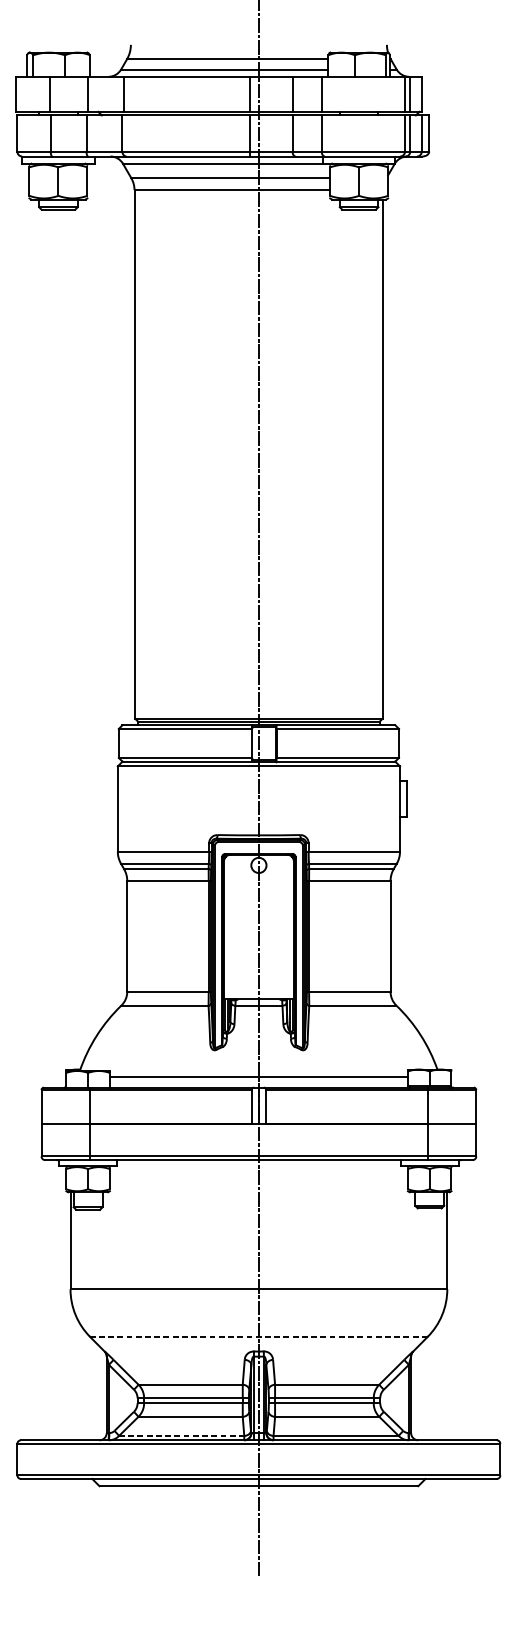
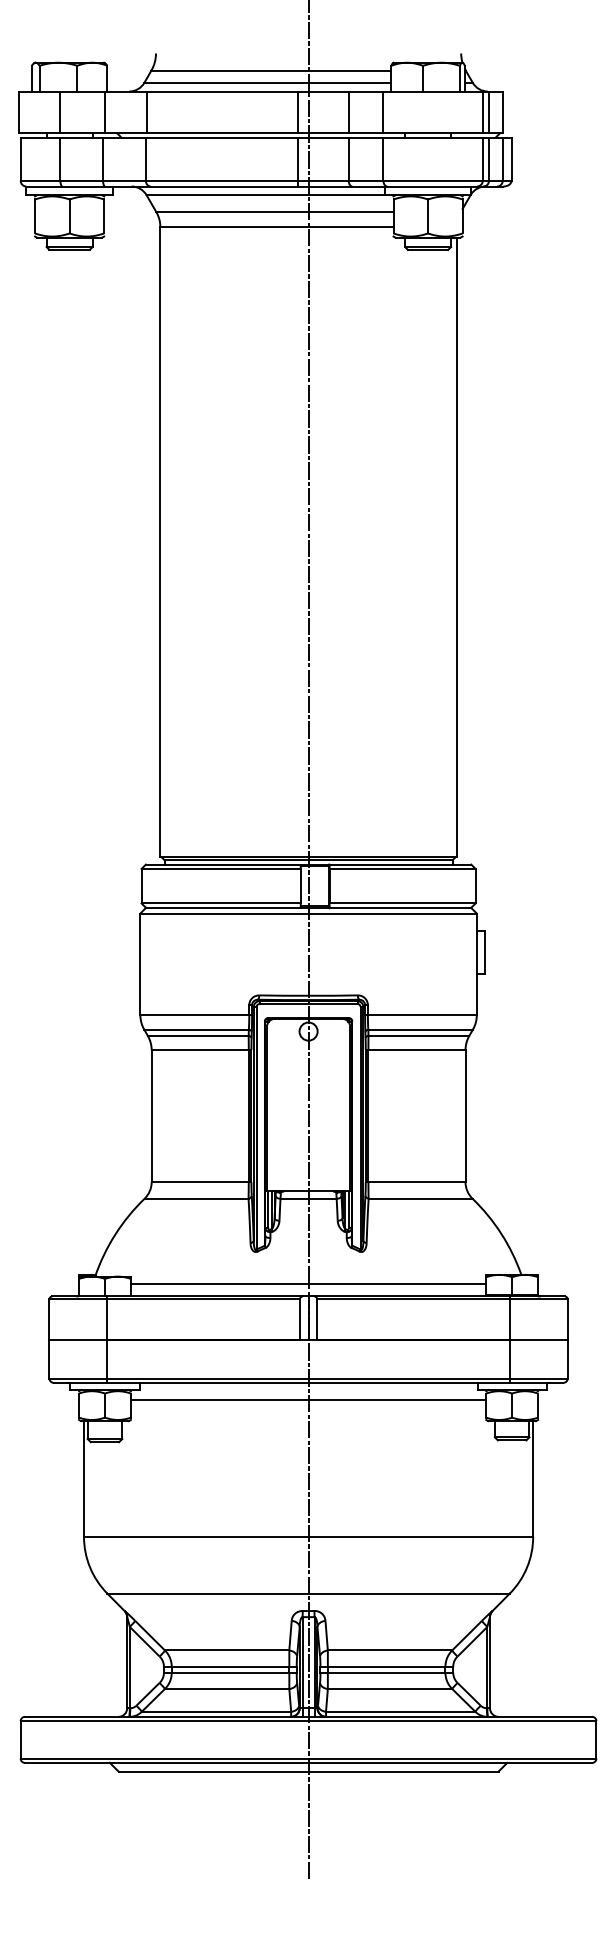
line: (258, 1174) -> (308, 1400), added
line: (258, 1336) -> (308, 1593), dashed -> solid
line: (181, 1435) -> (216, 1711), dashed -> solid

